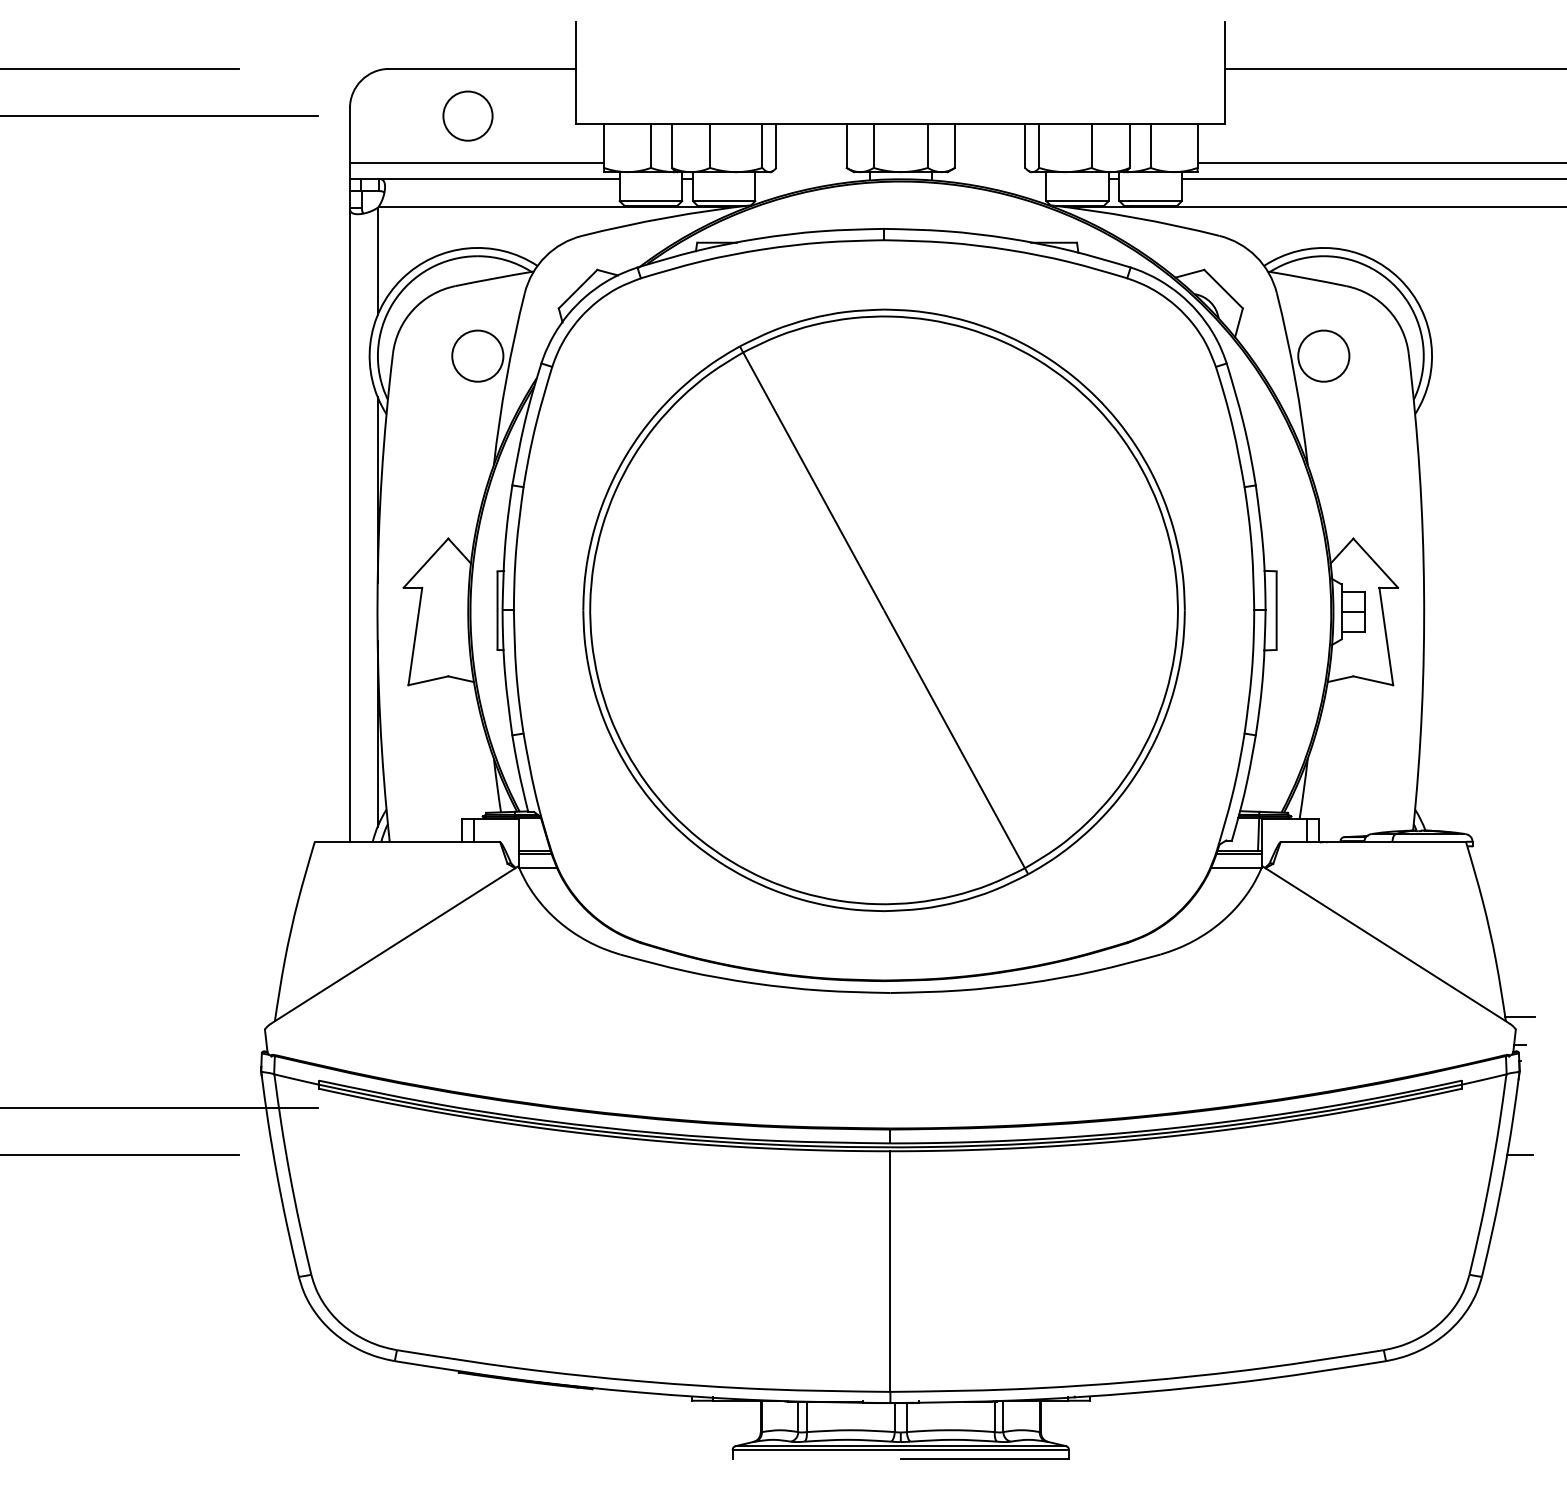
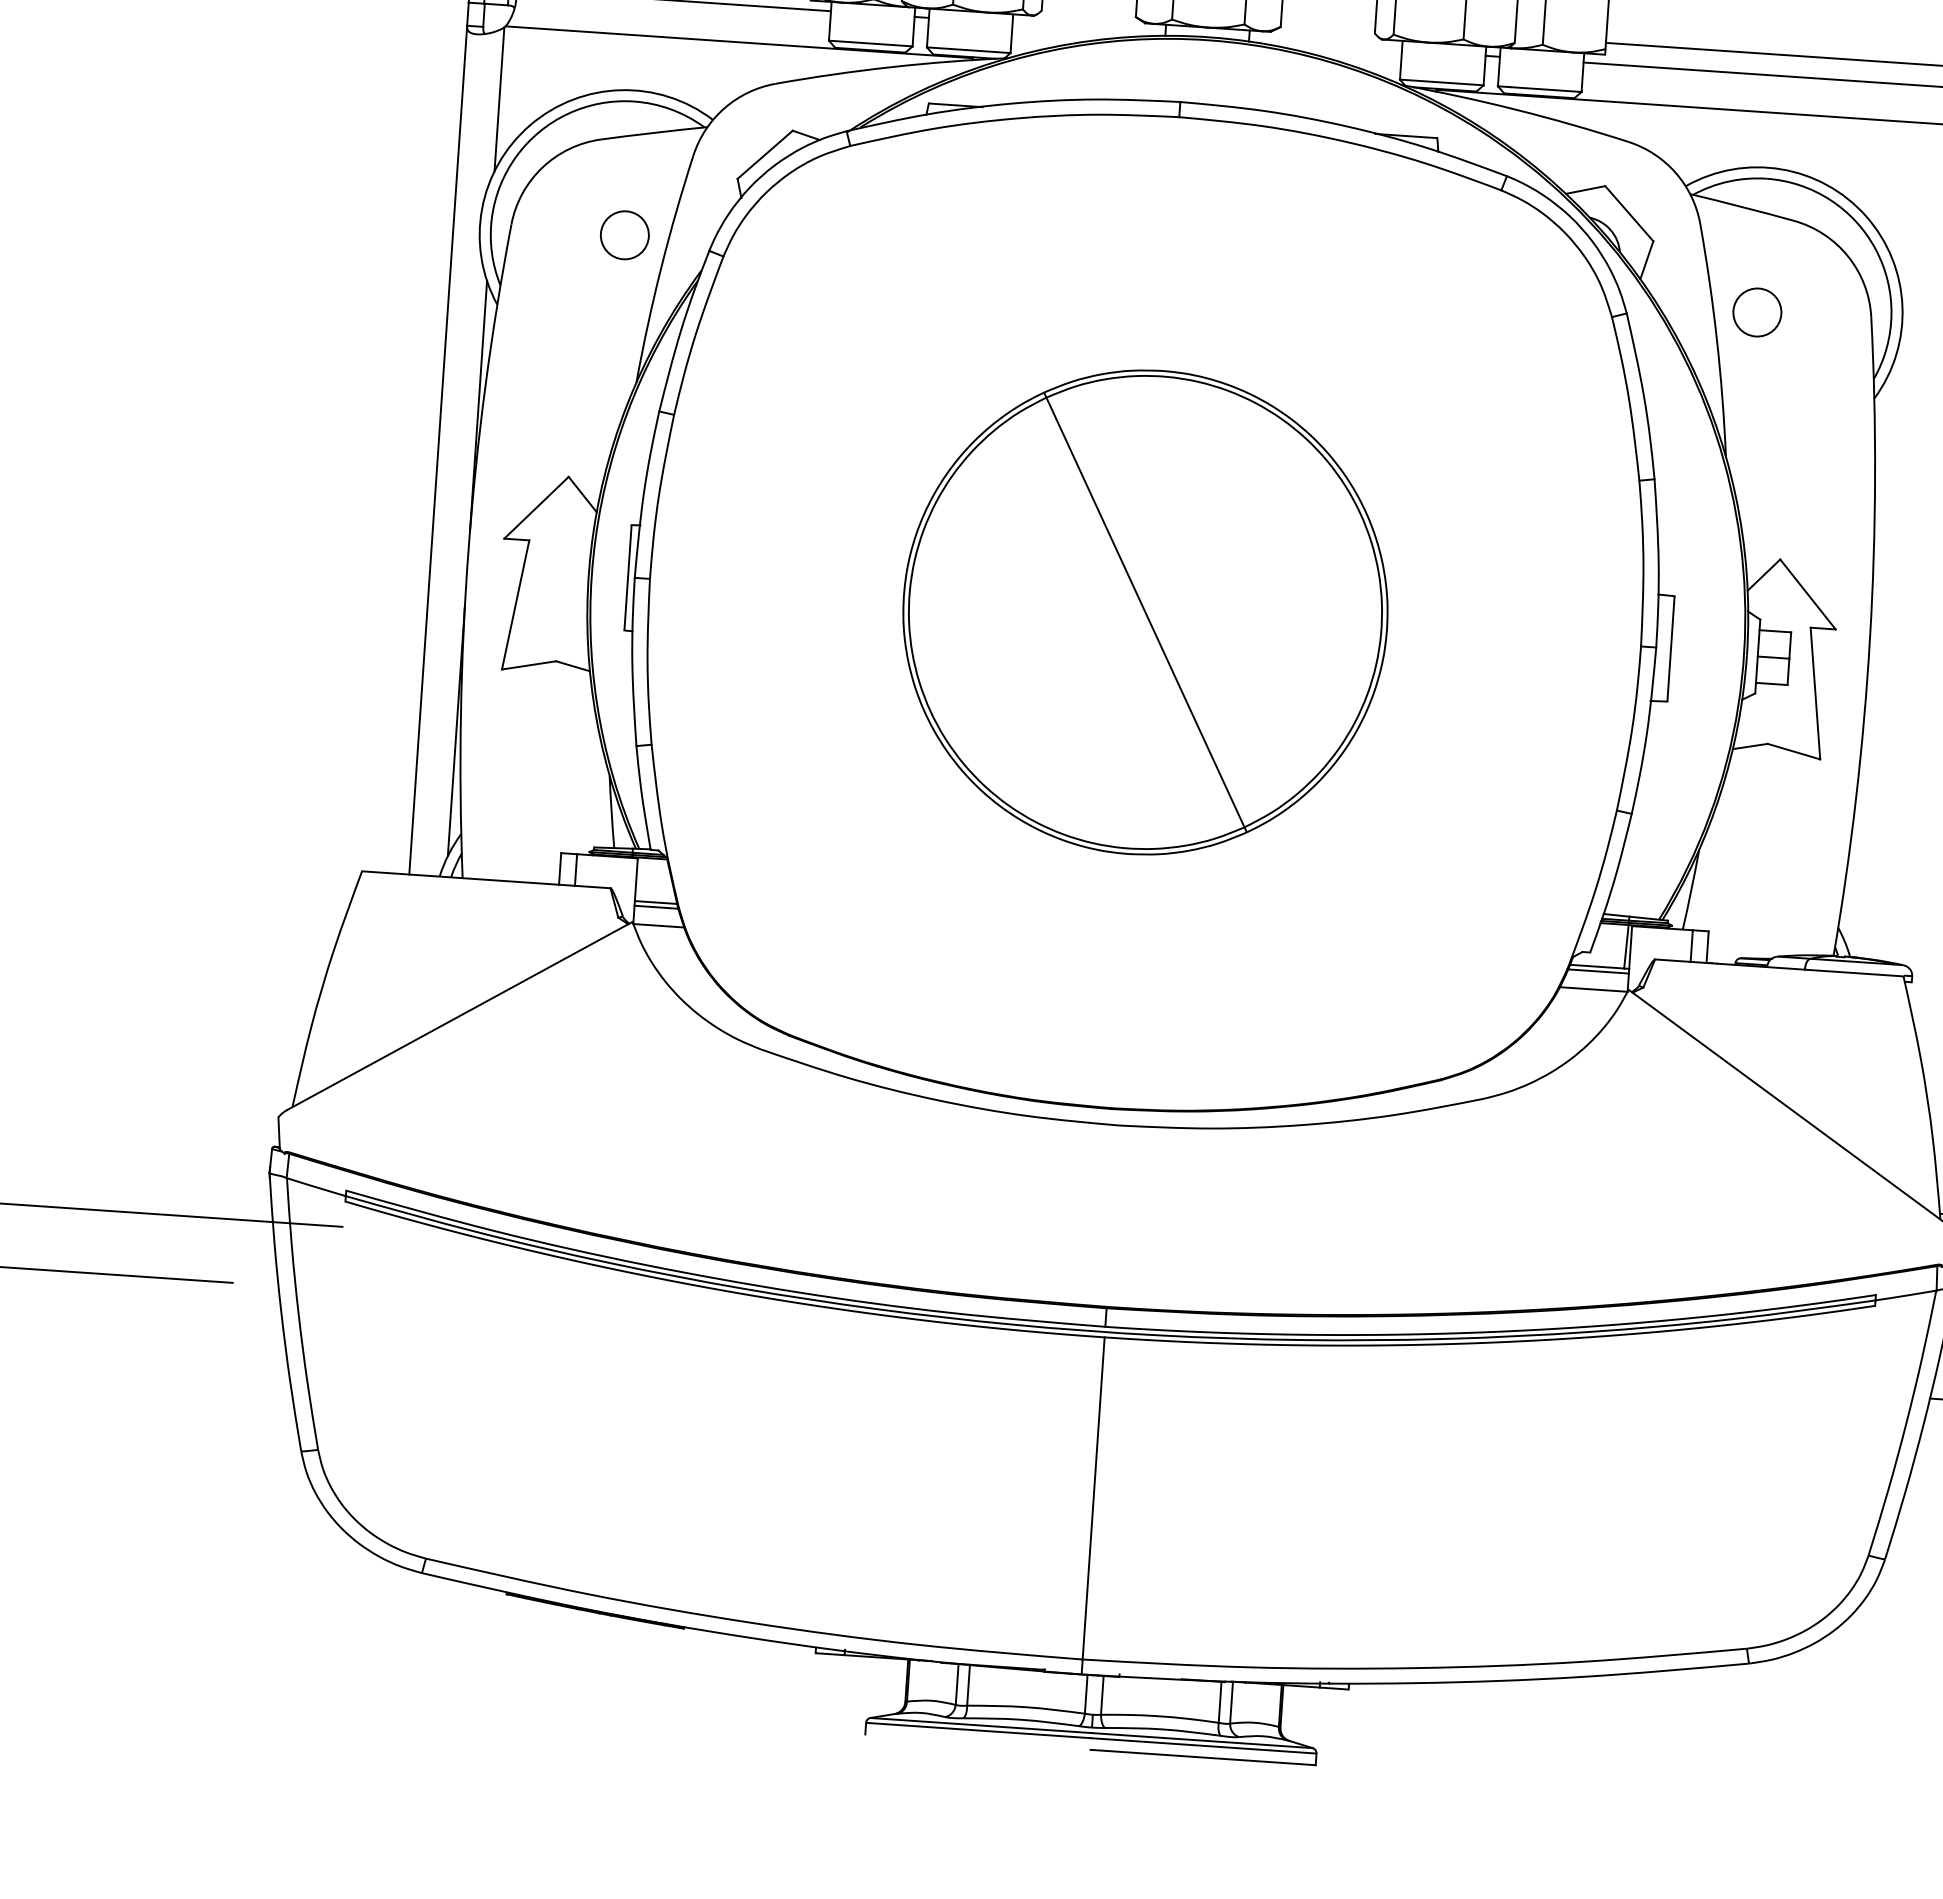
circle: (477, 355) -> (624, 234), size x0.7
circle: (1323, 355) -> (1757, 311), size x0.7
part: (883, 609) -> (1144, 611), size x0.6

